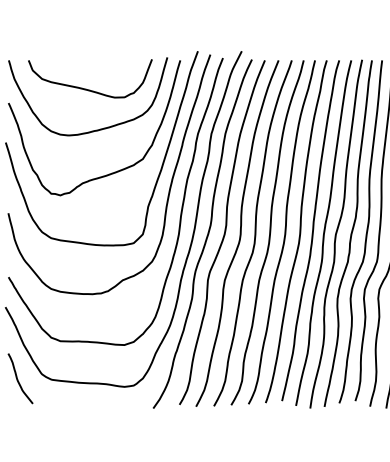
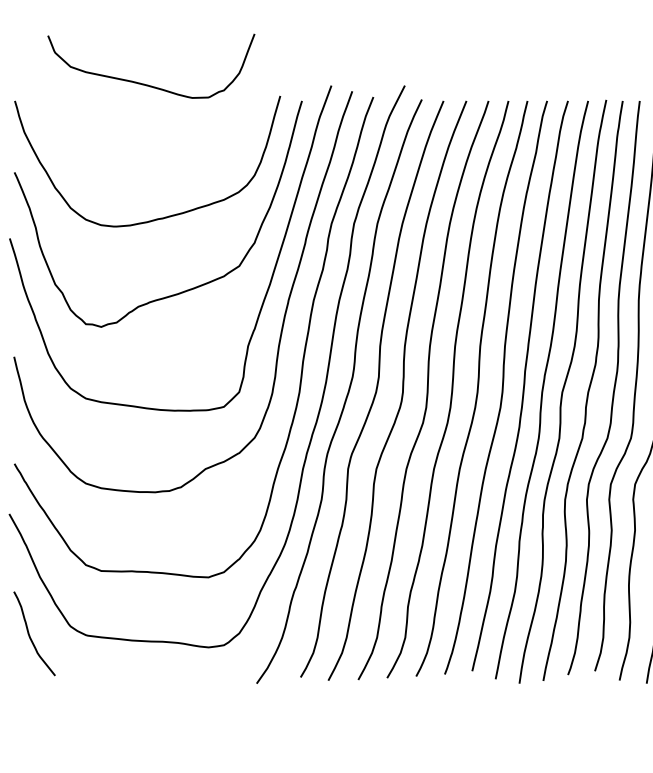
curve: (86, 88) -> (144, 82), moved

